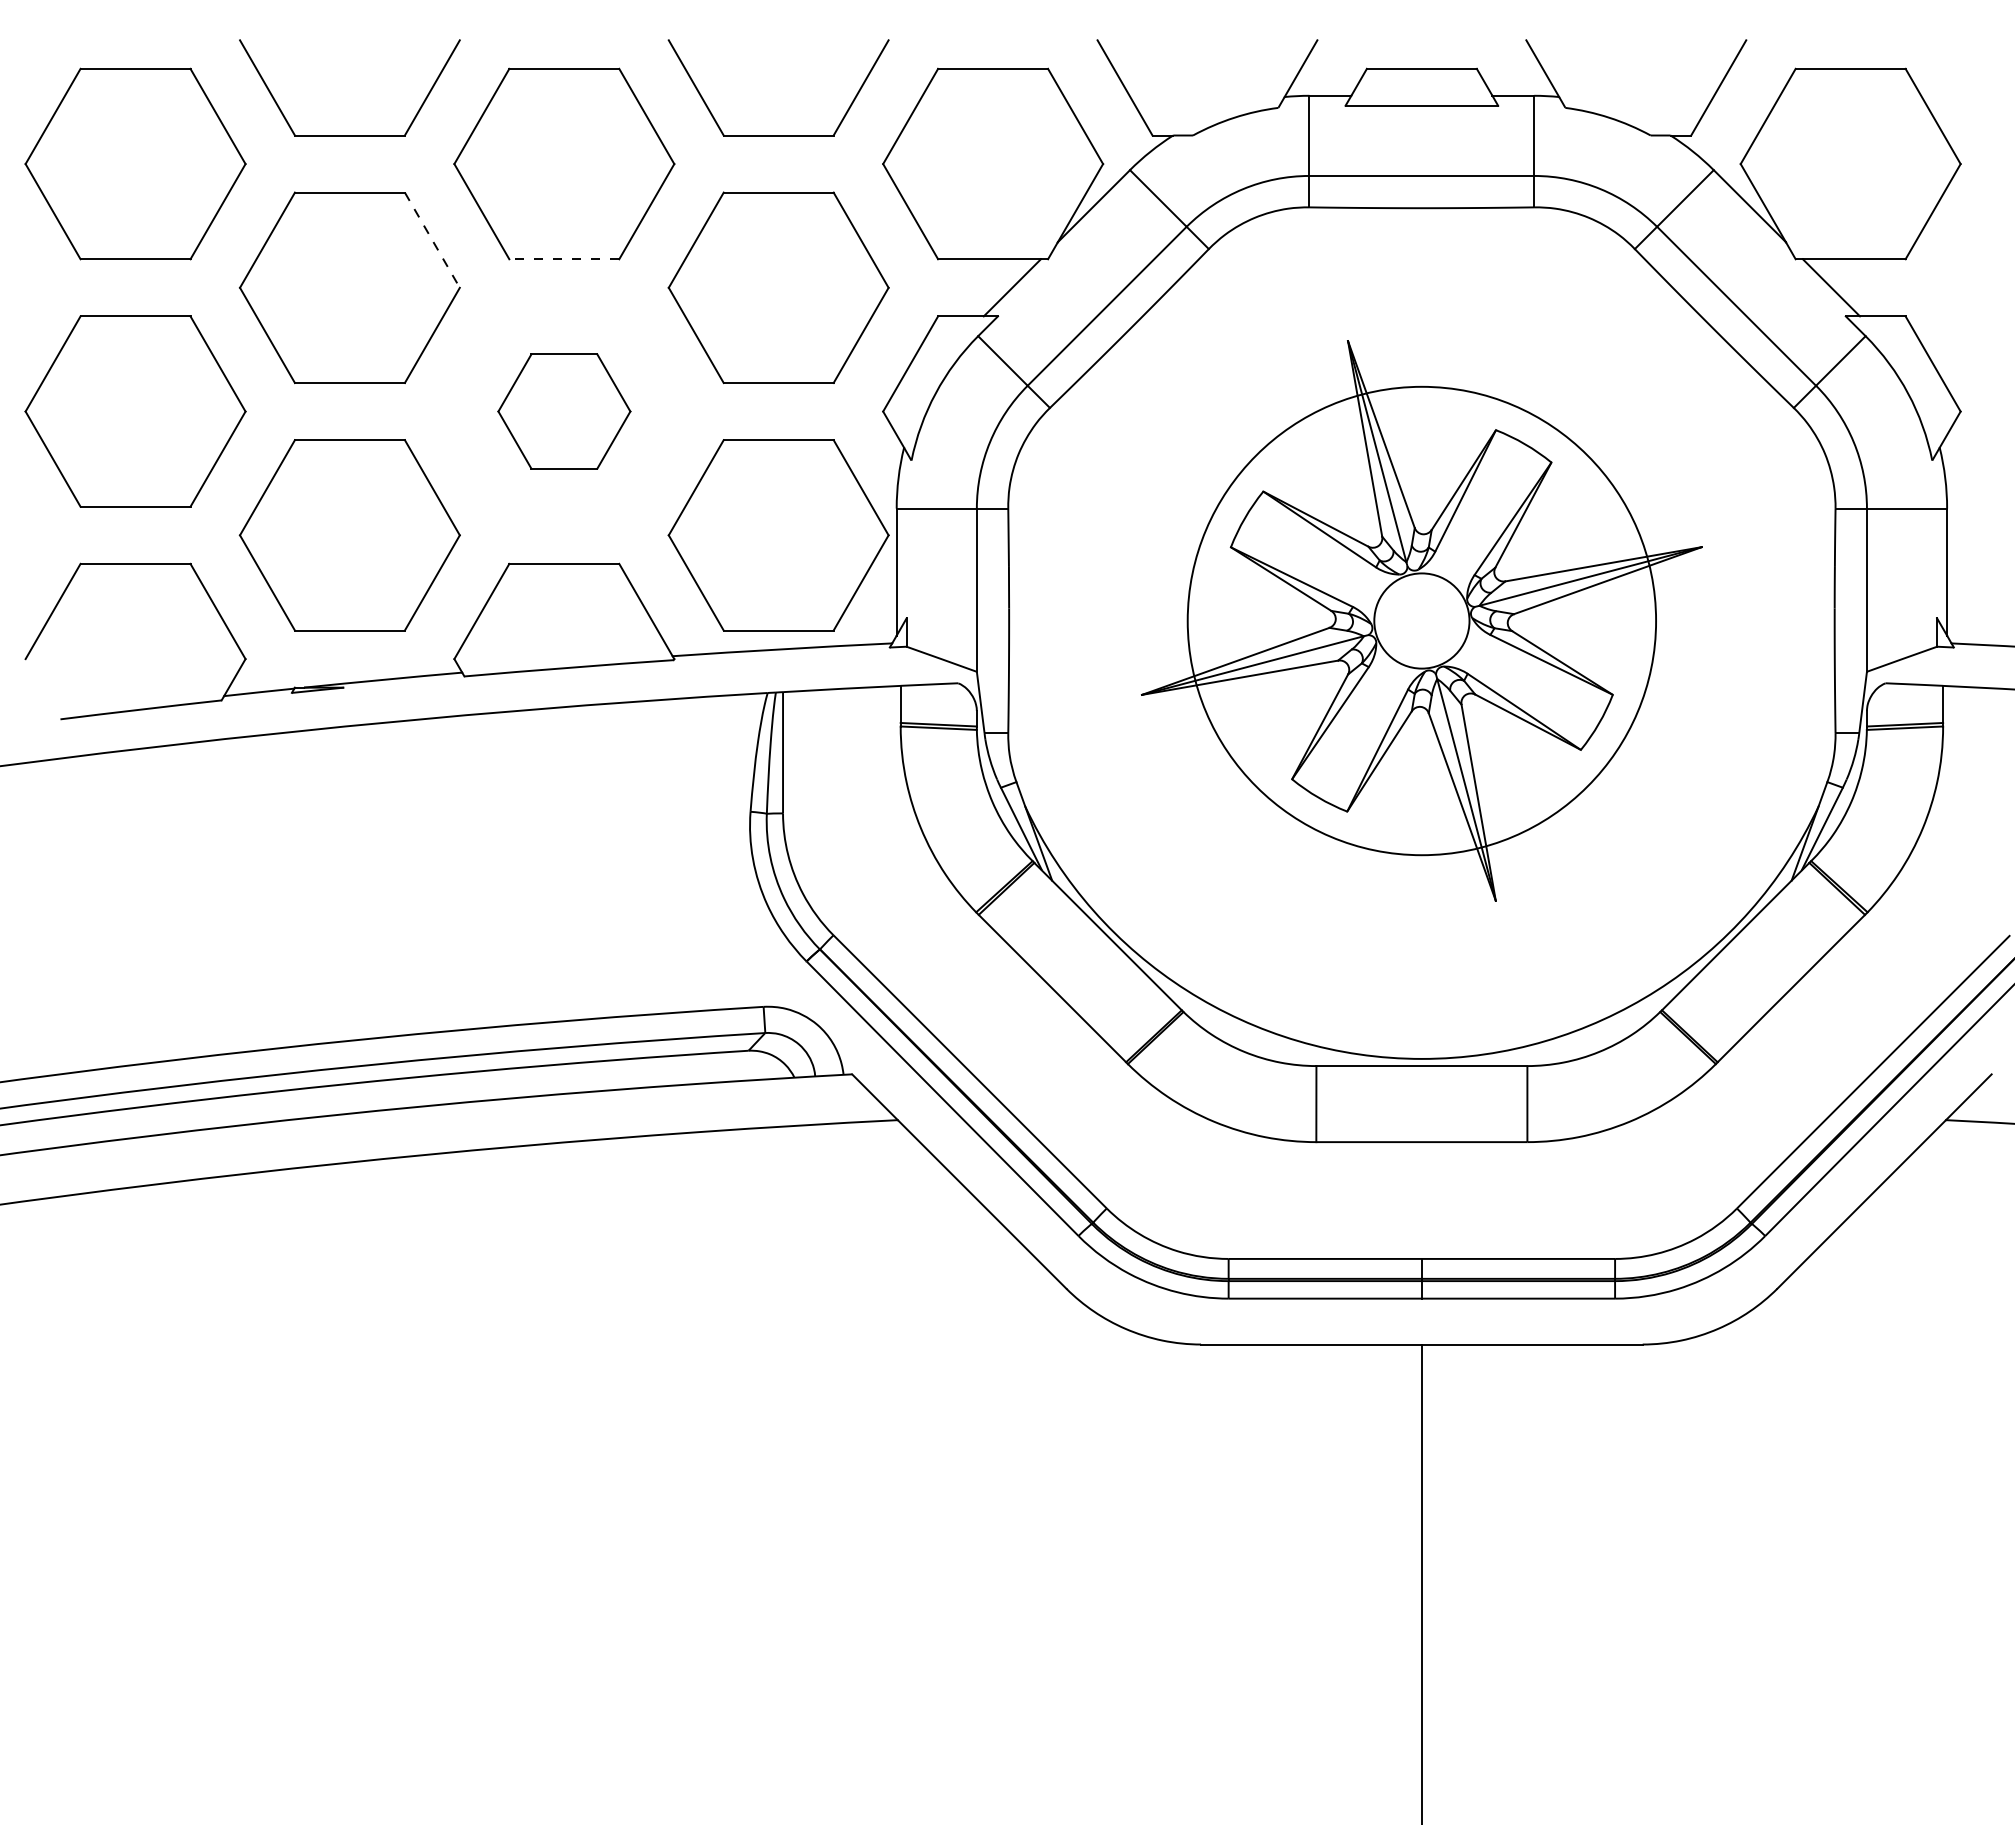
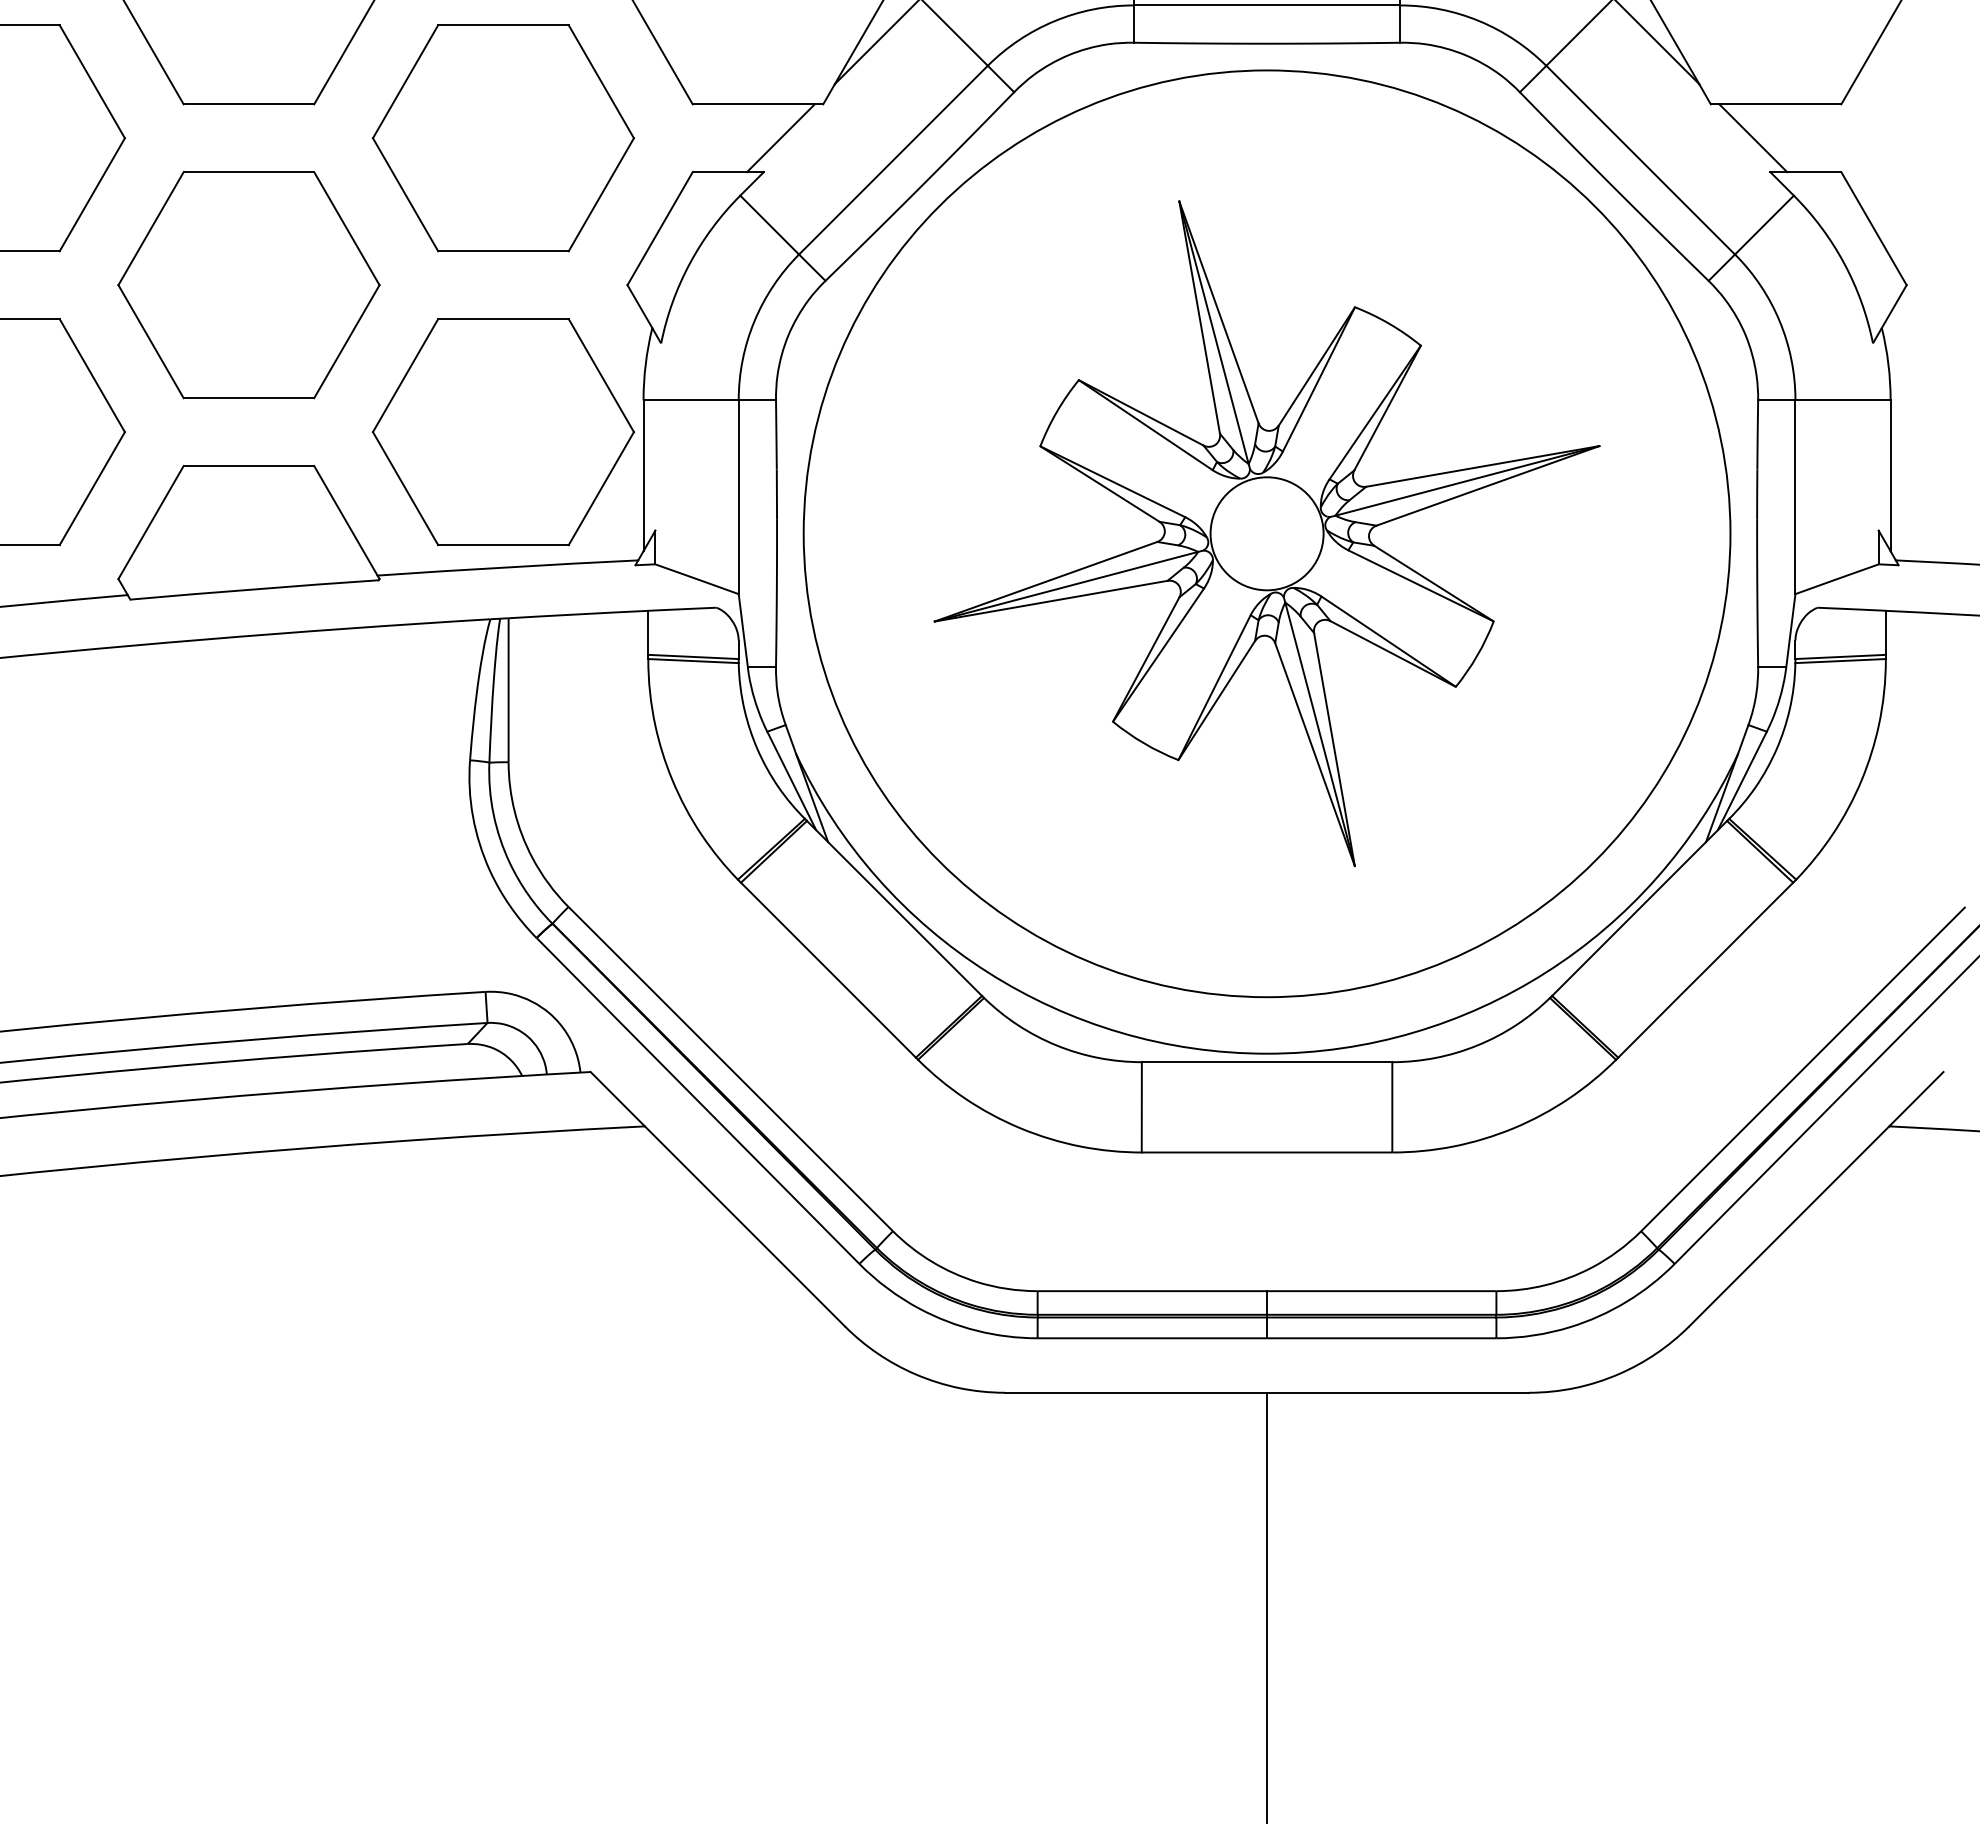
line: (432, 240) -> (92, 82), dashed -> solid
line: (564, 259) -> (249, 104), dashed -> solid
part: (564, 411) -> (249, 285), size x1.67
circle: (1421, 620) -> (1266, 533), size x1.67

